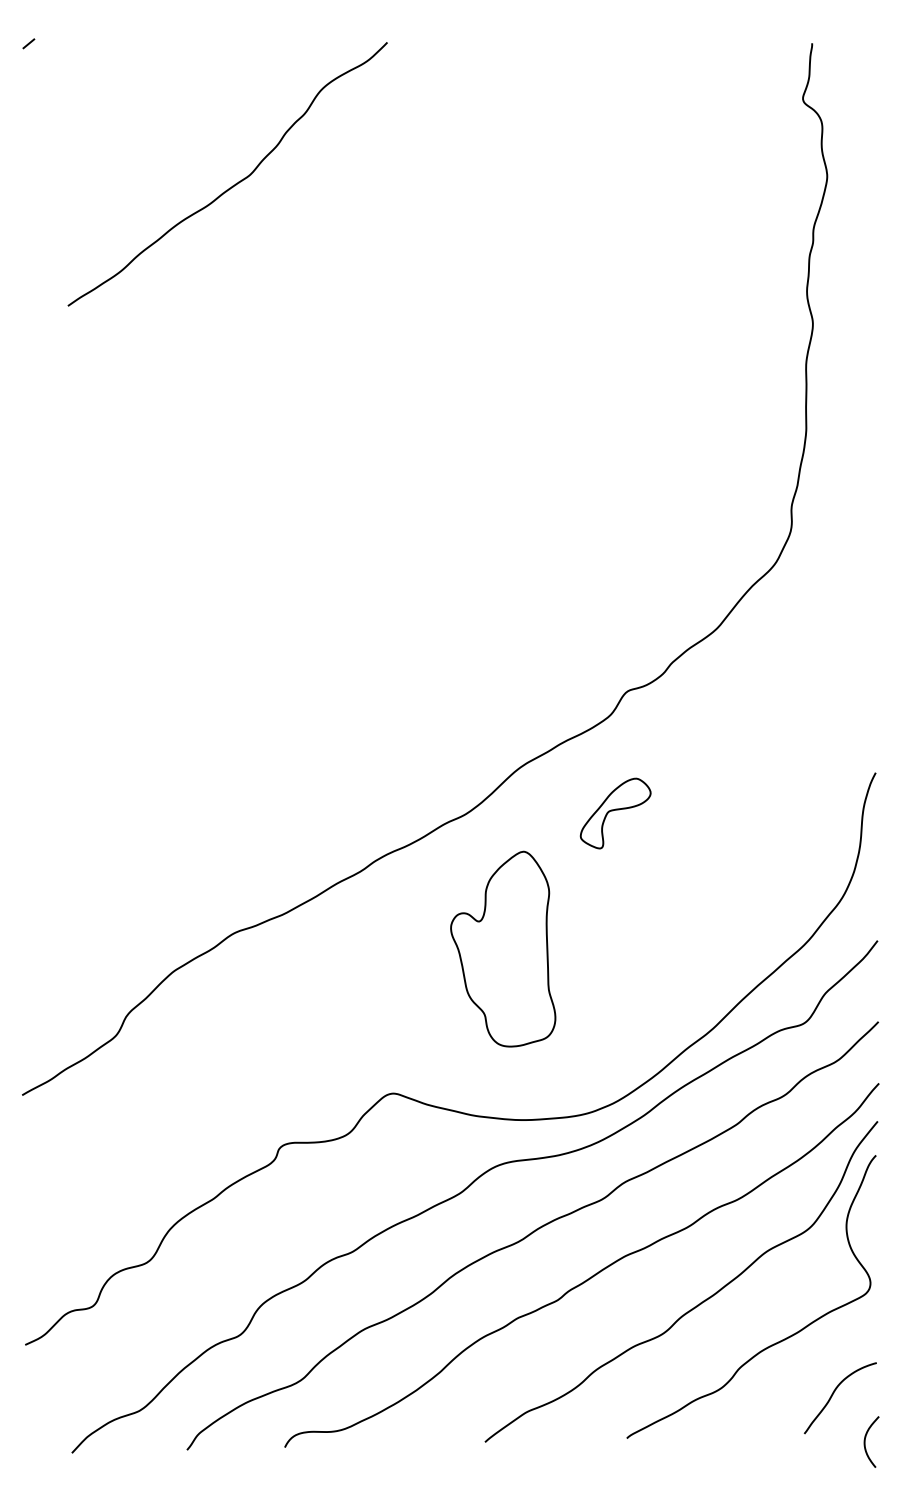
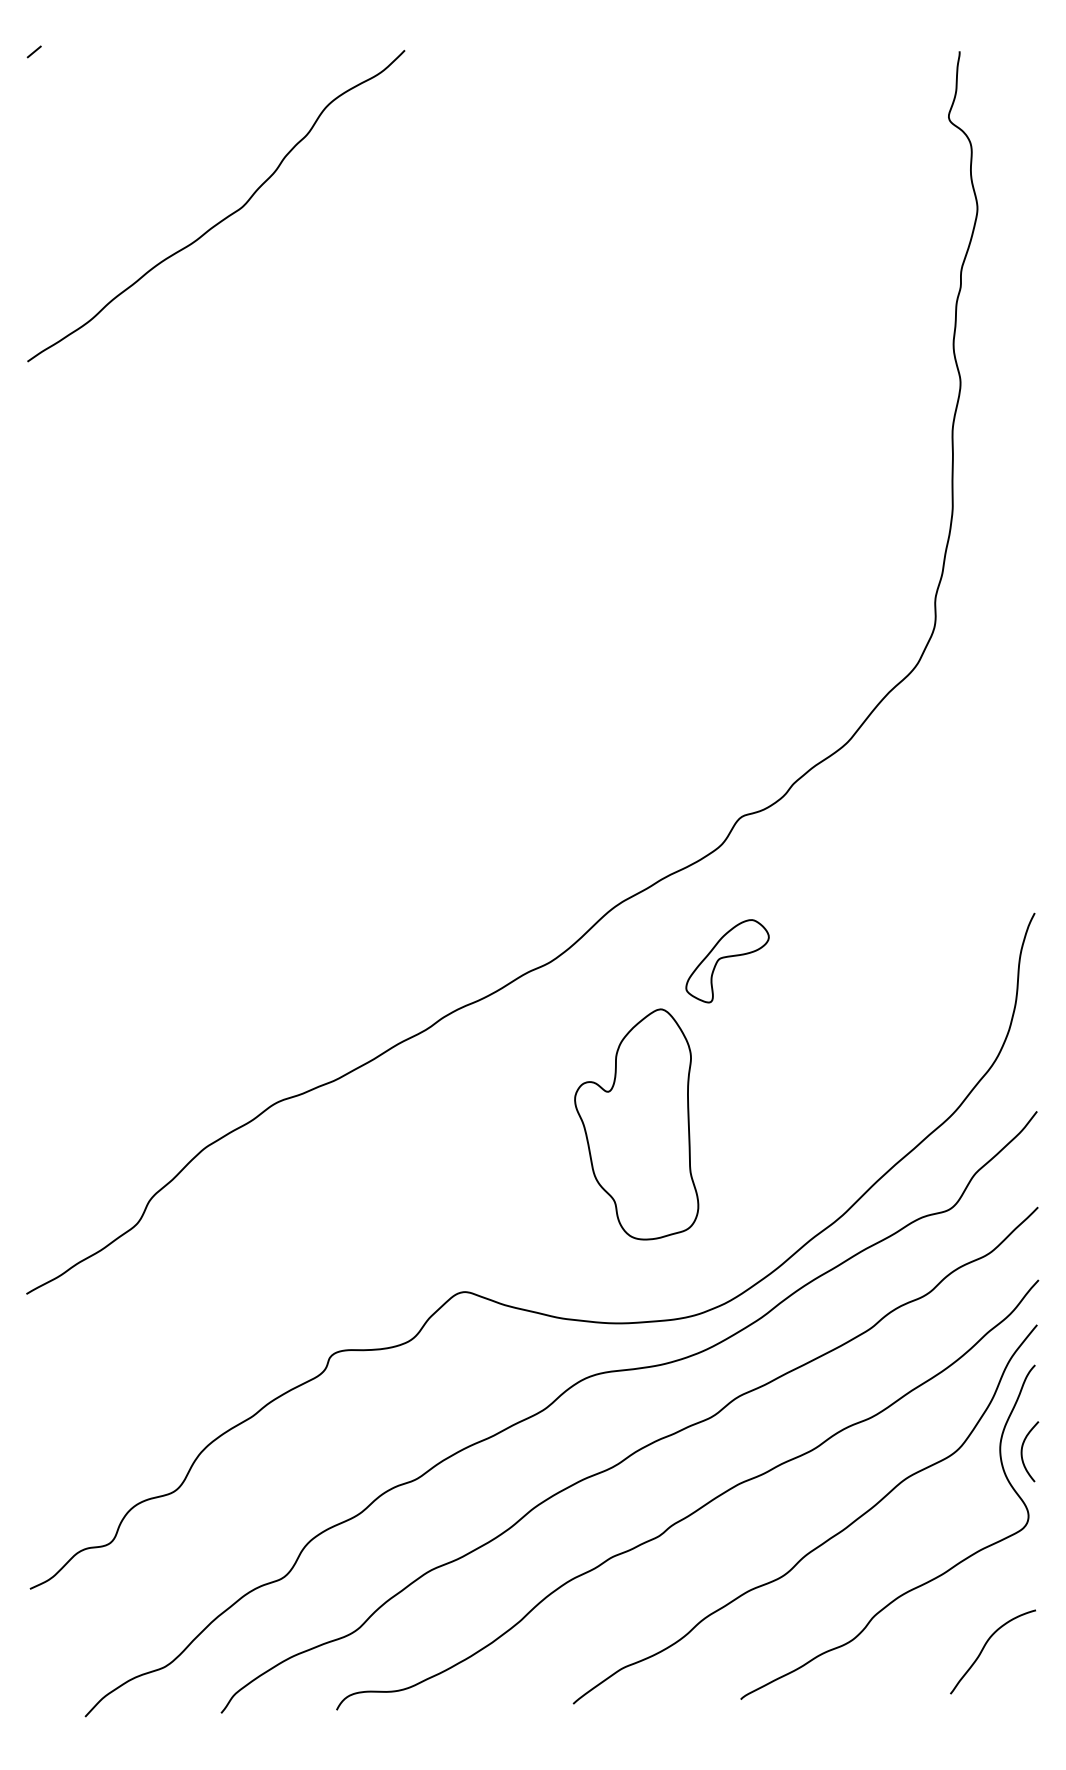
curve: (233, 184) -> (223, 218), moved
part: (503, 949) -> (636, 1124), moved
curve: (865, 1441) -> (1022, 1451), moved

